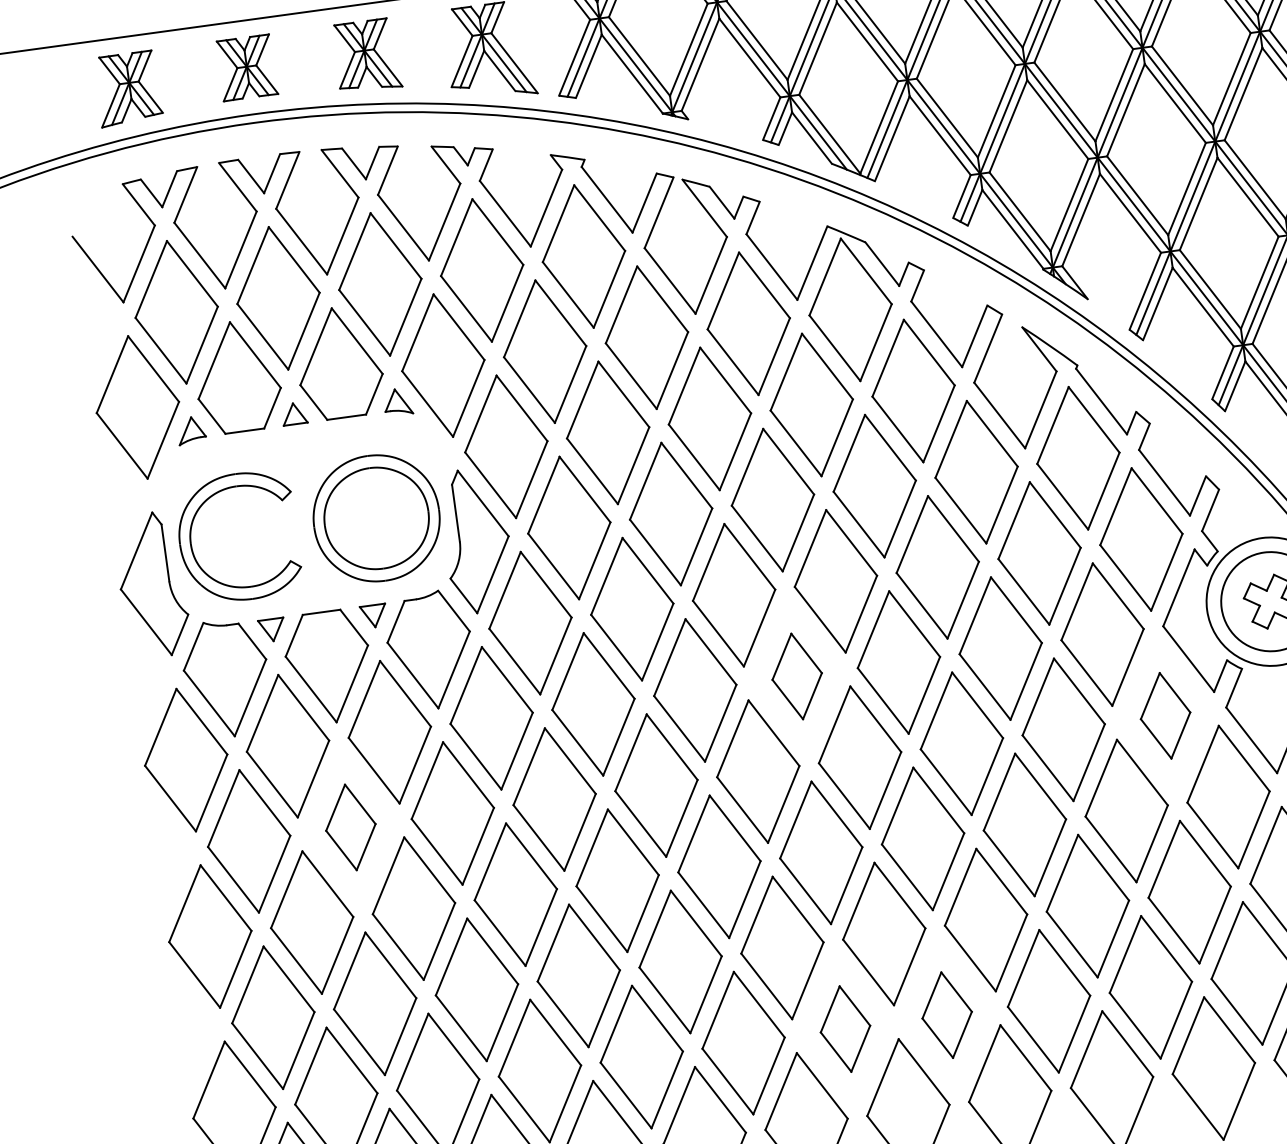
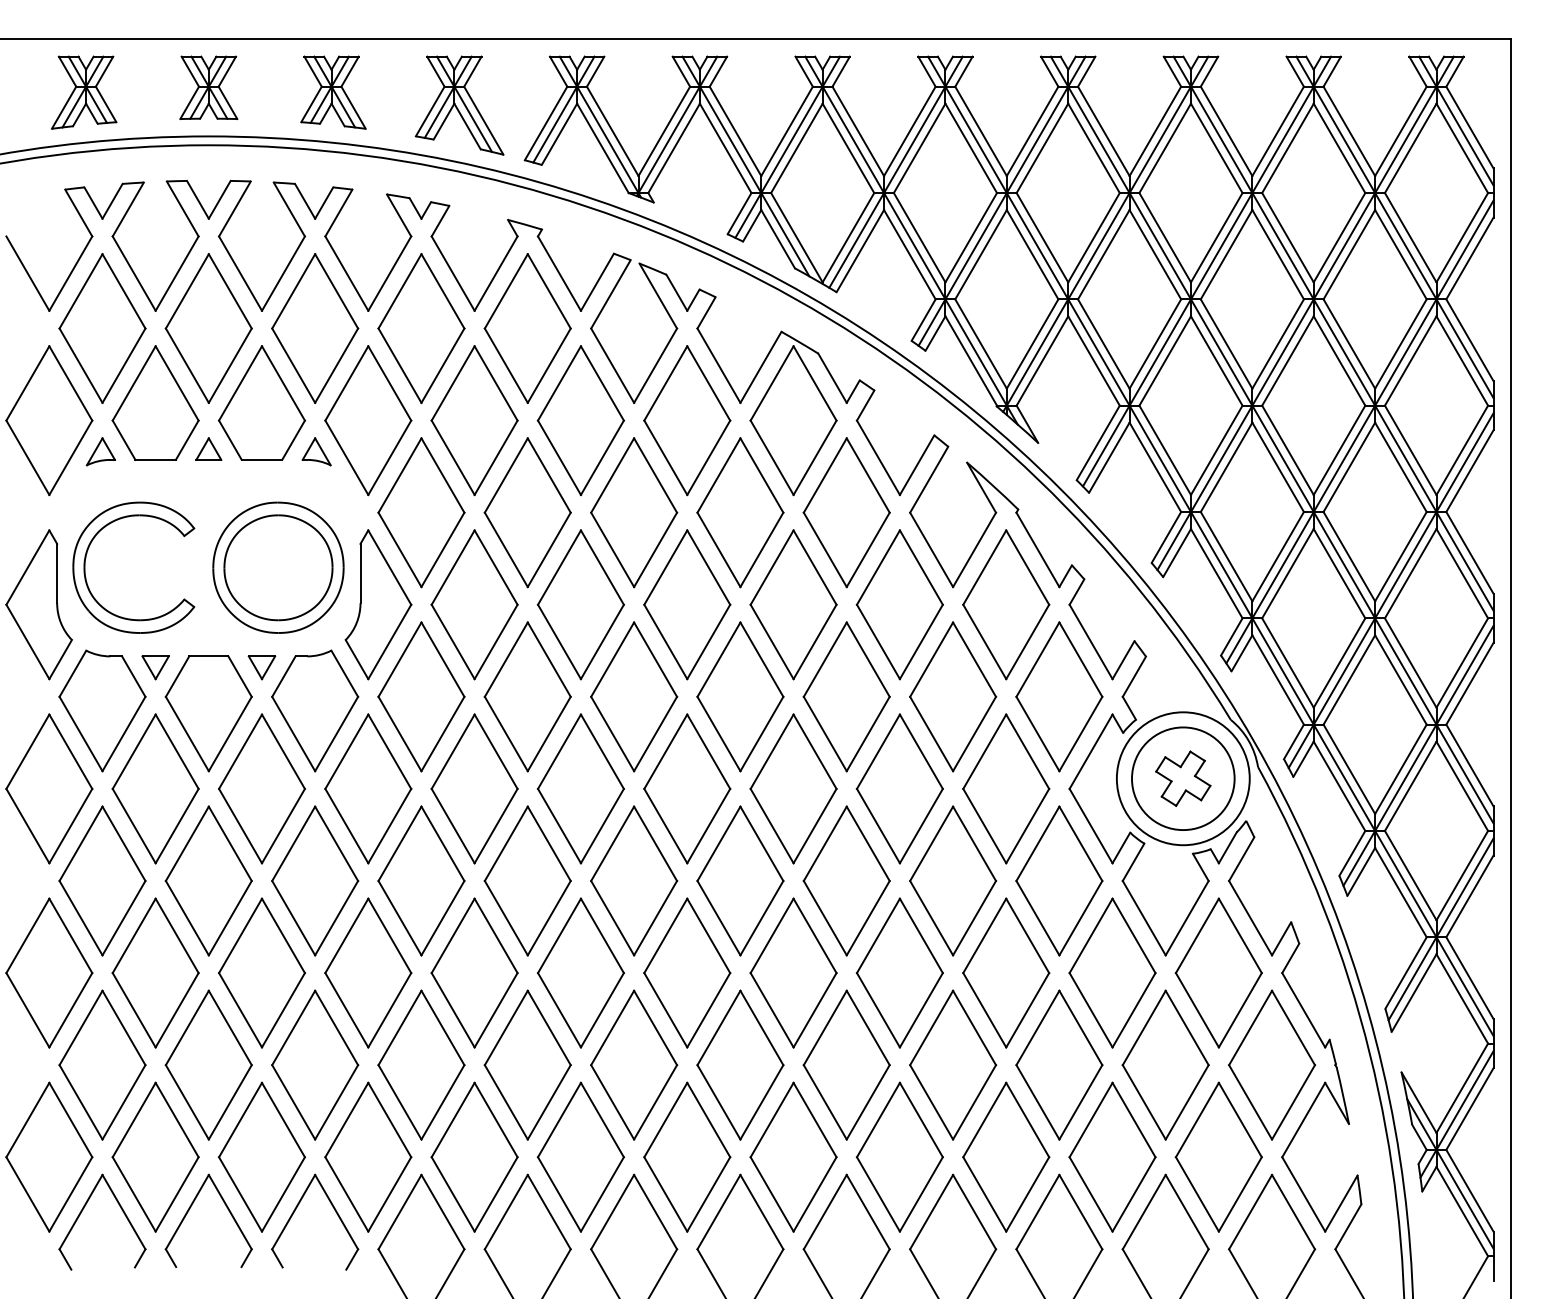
part: (797, 676) -> (687, 788), size x1.67
part: (1165, 715) -> (1059, 880), size x1.67
part: (350, 826) -> (208, 880), size x1.67
part: (947, 1014) -> (793, 1156), size x1.67
part: (845, 1028) -> (687, 1156), size x1.67

